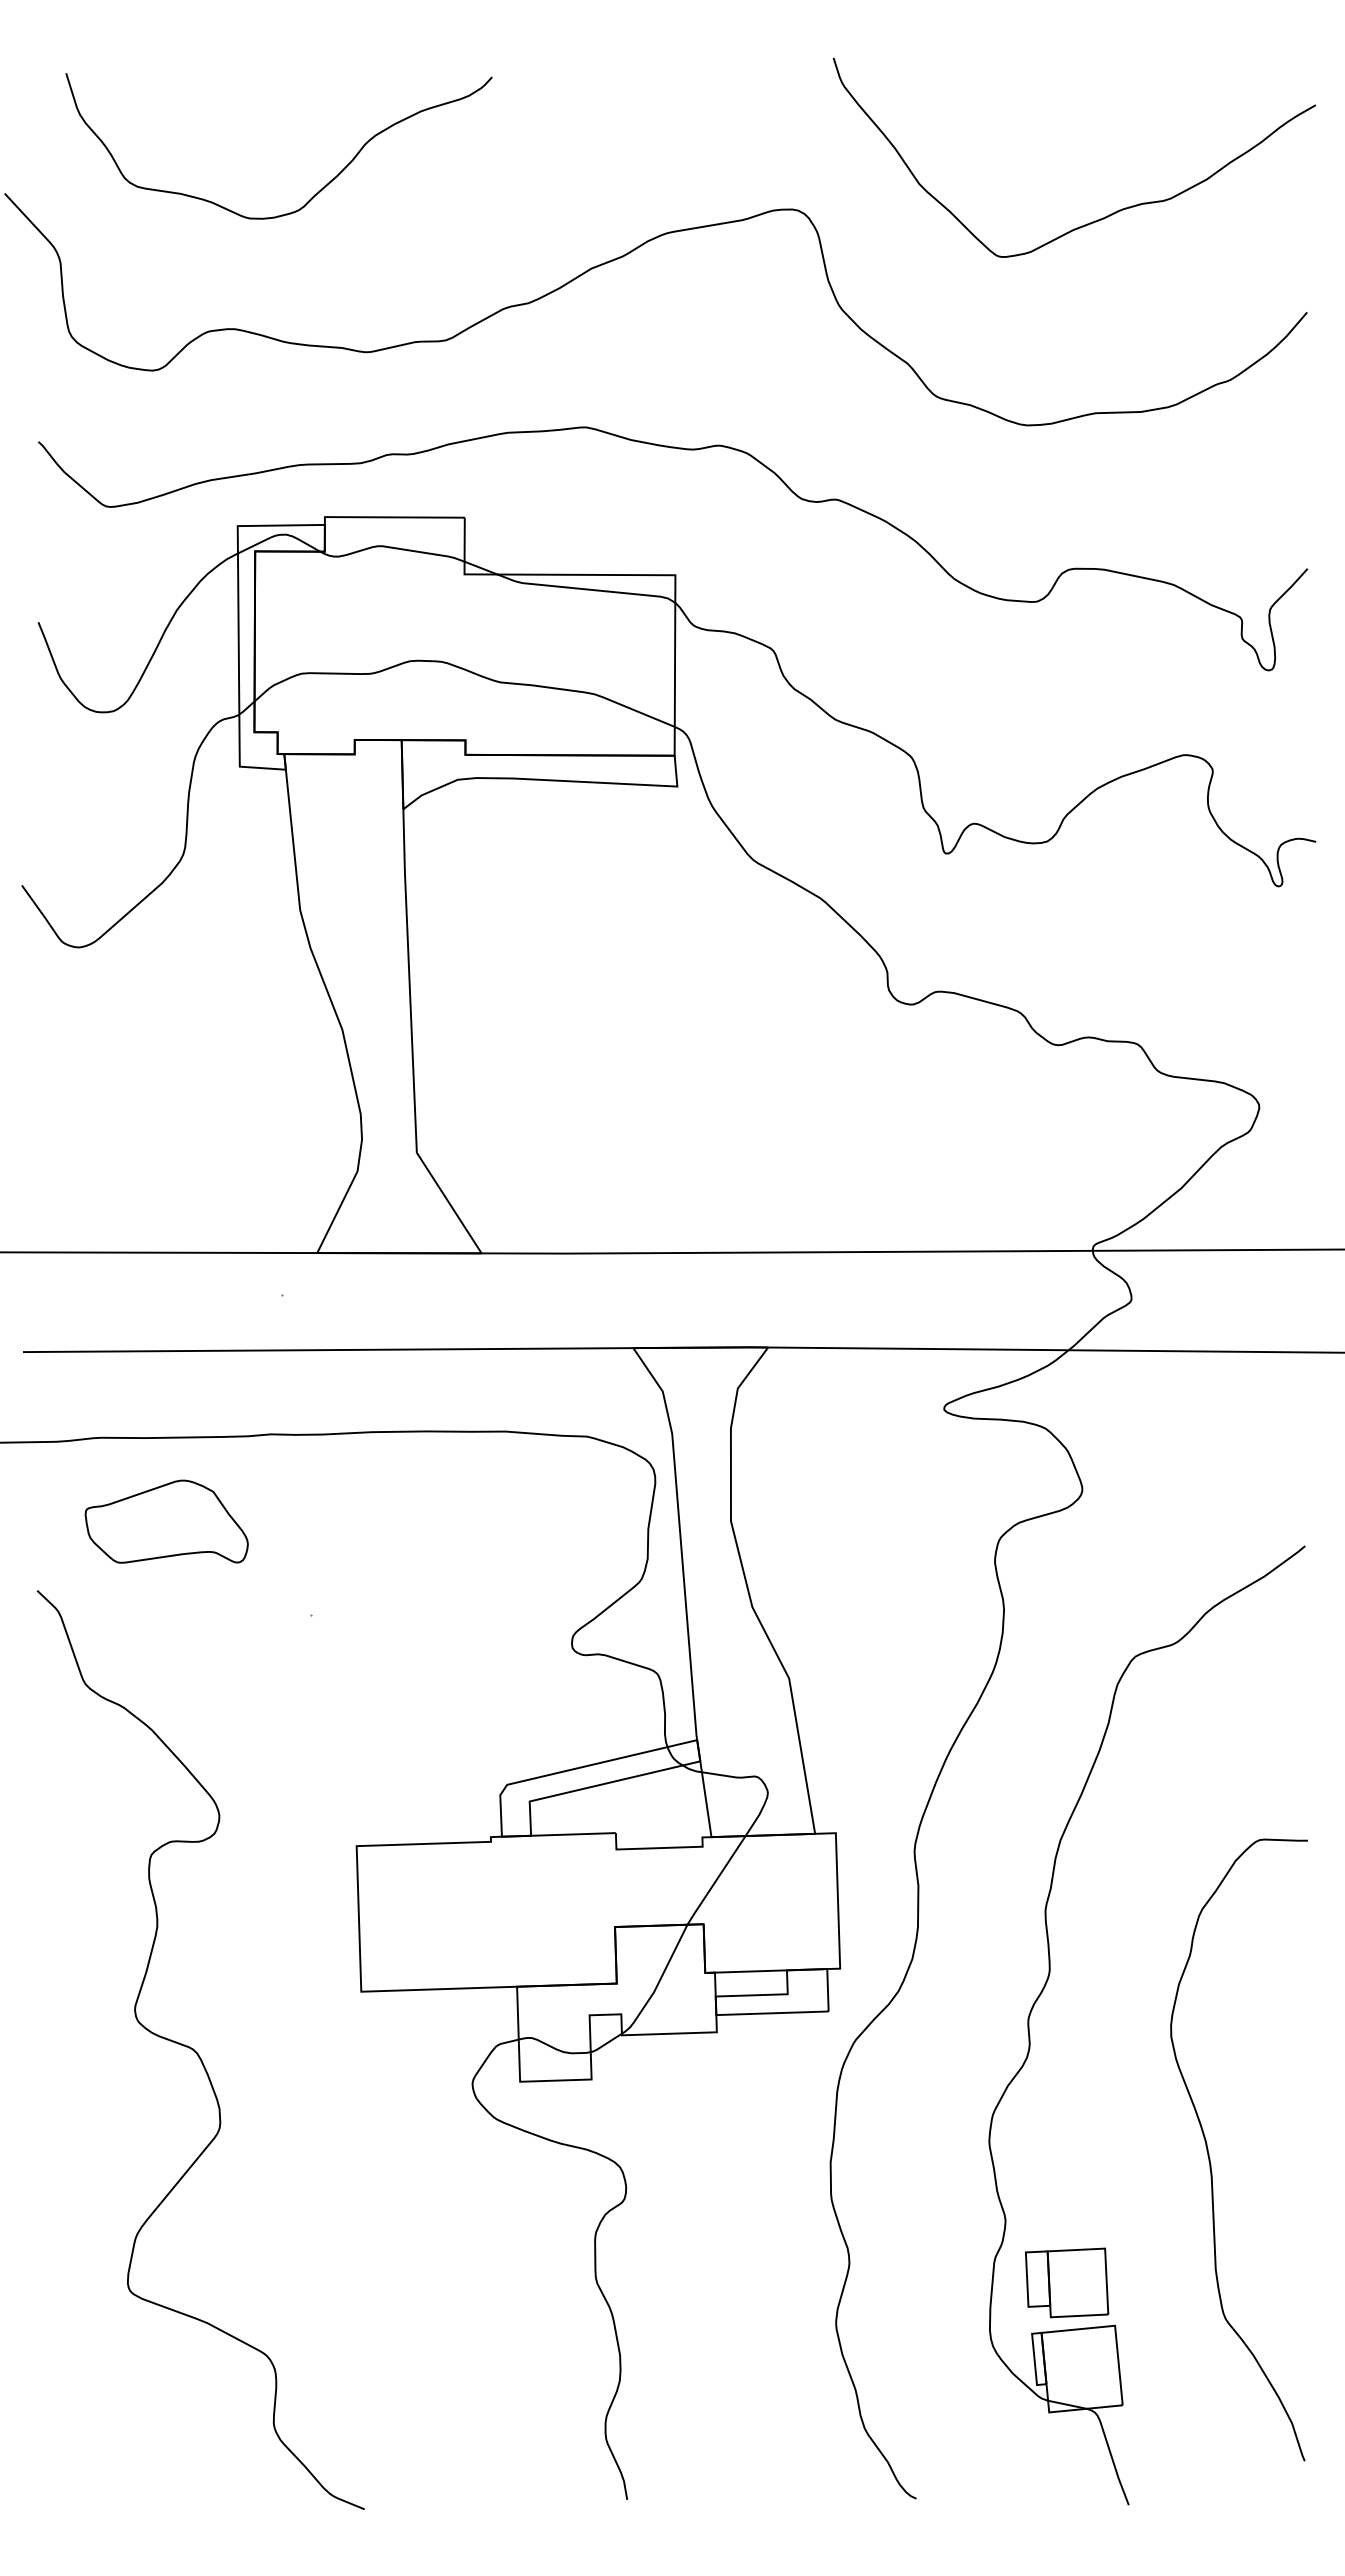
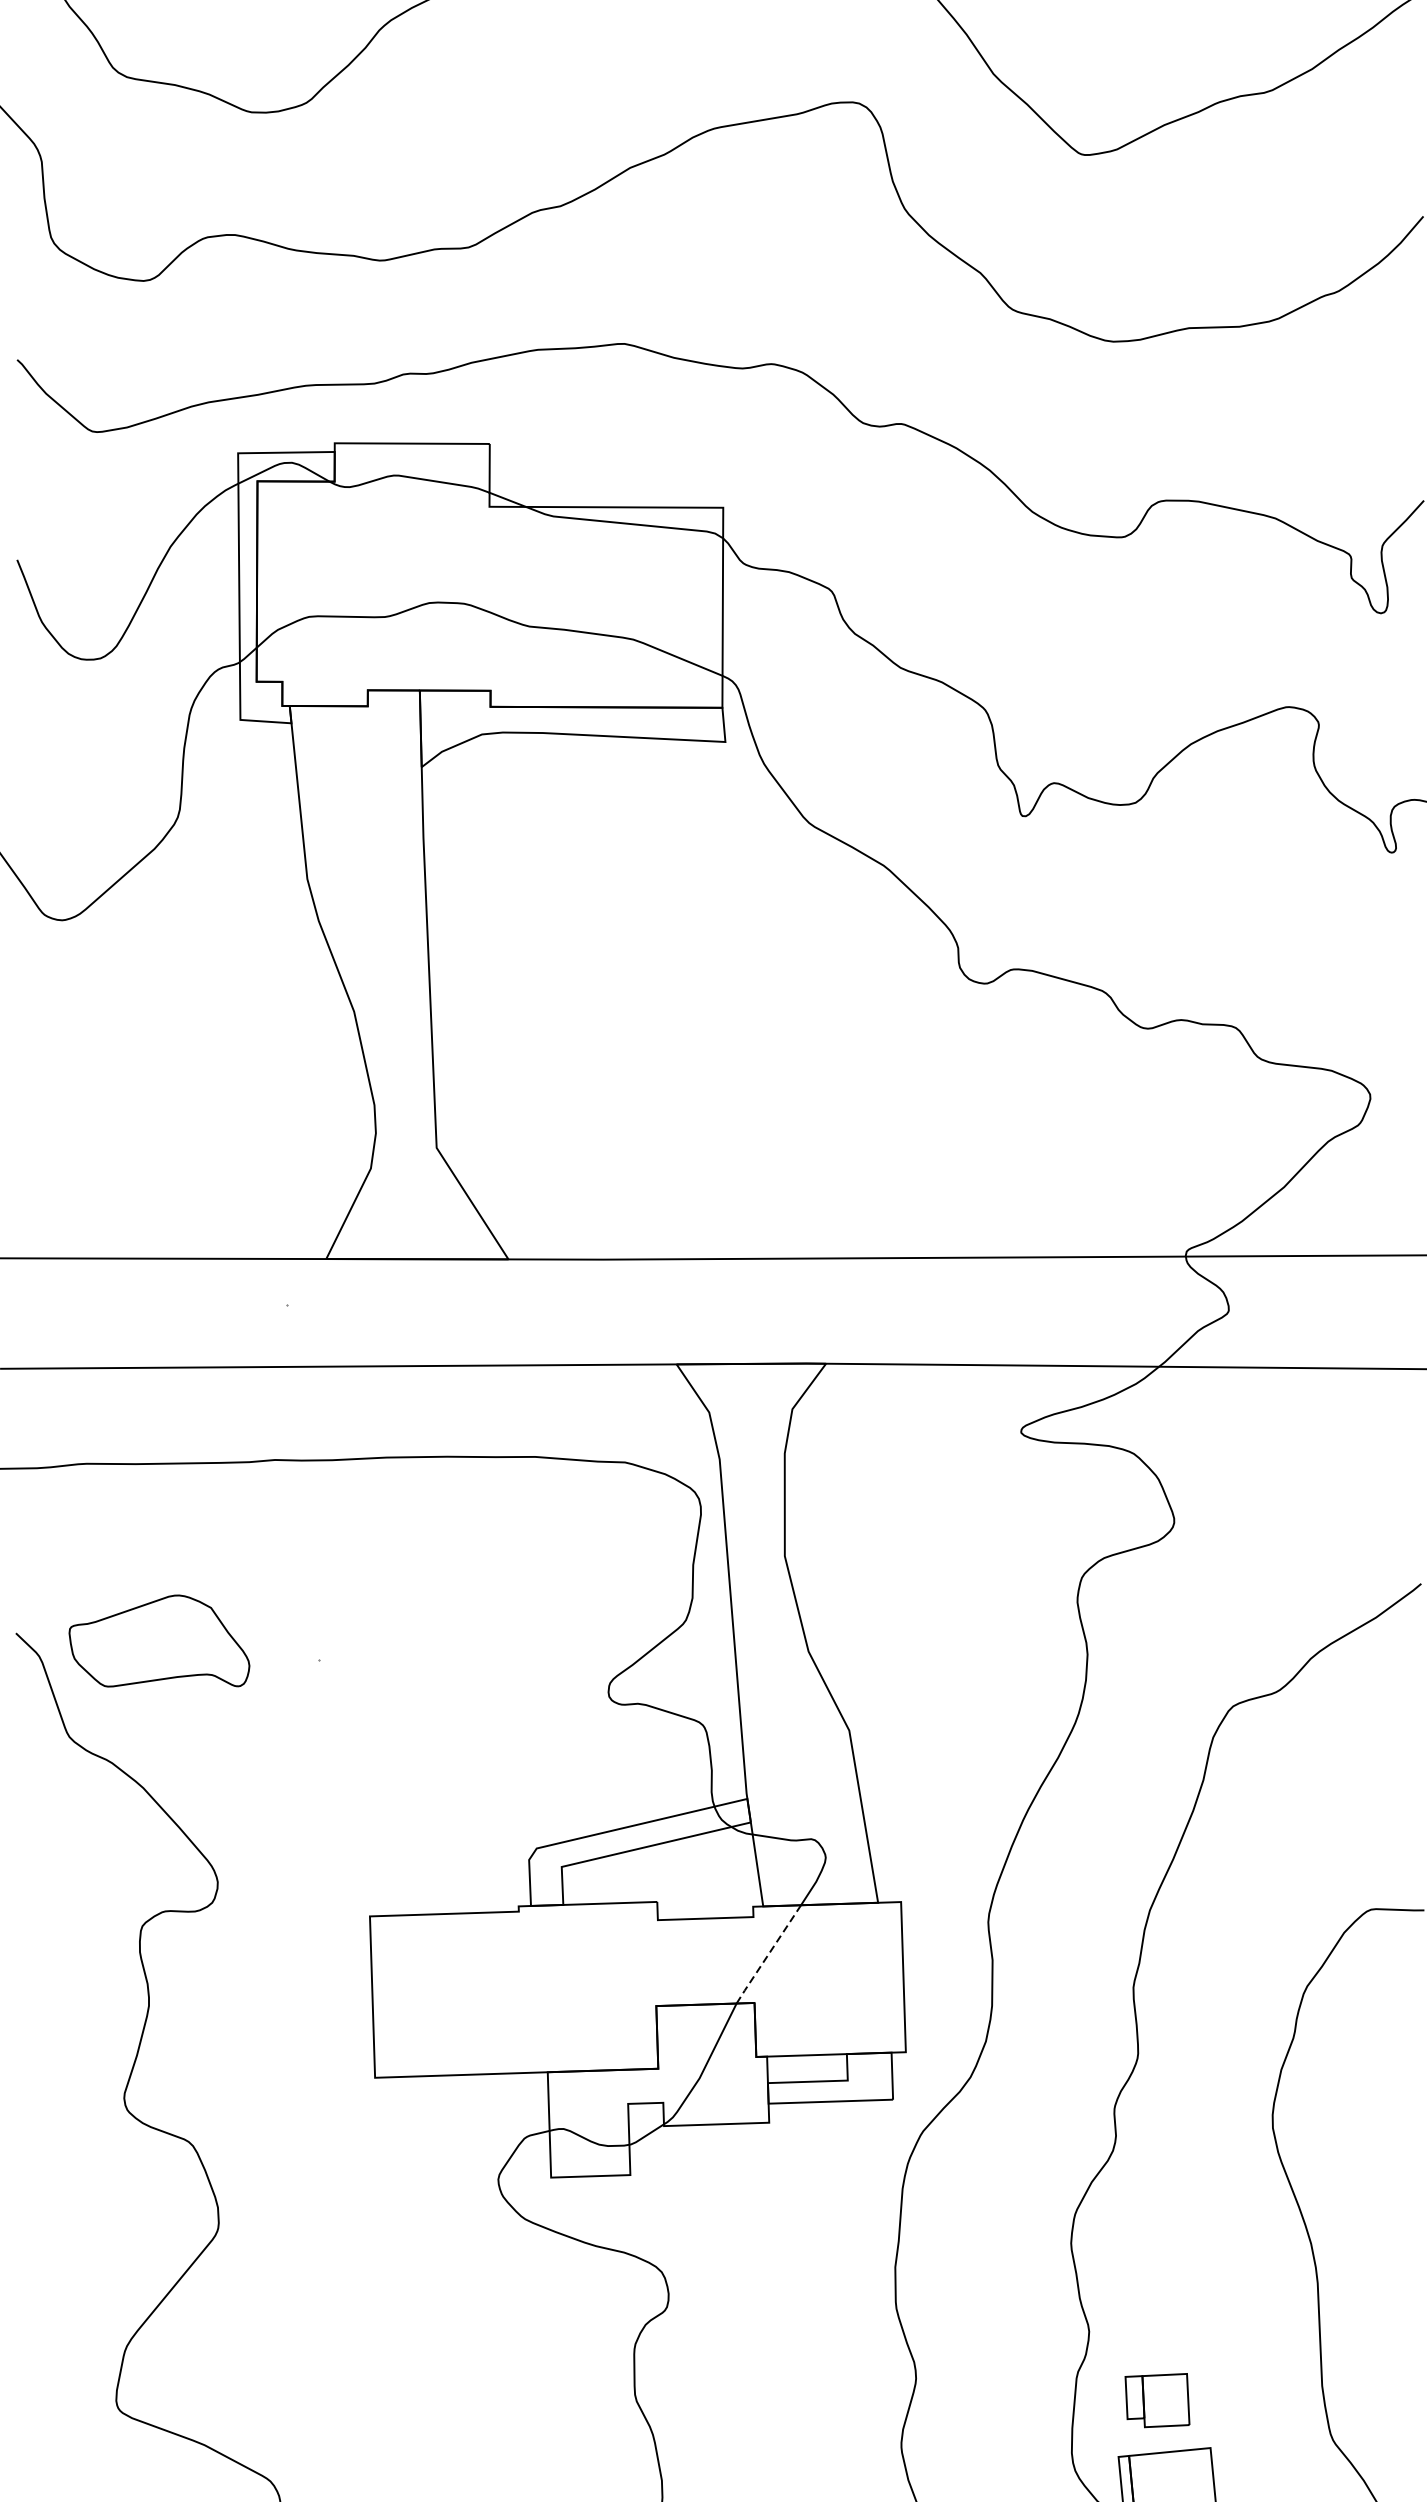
part: (166, 1521) -> (159, 1640), moved
line: (716, 1880) -> (768, 1954), solid -> dashed
part: (1067, 2282) -> (1157, 2400), size x0.7

